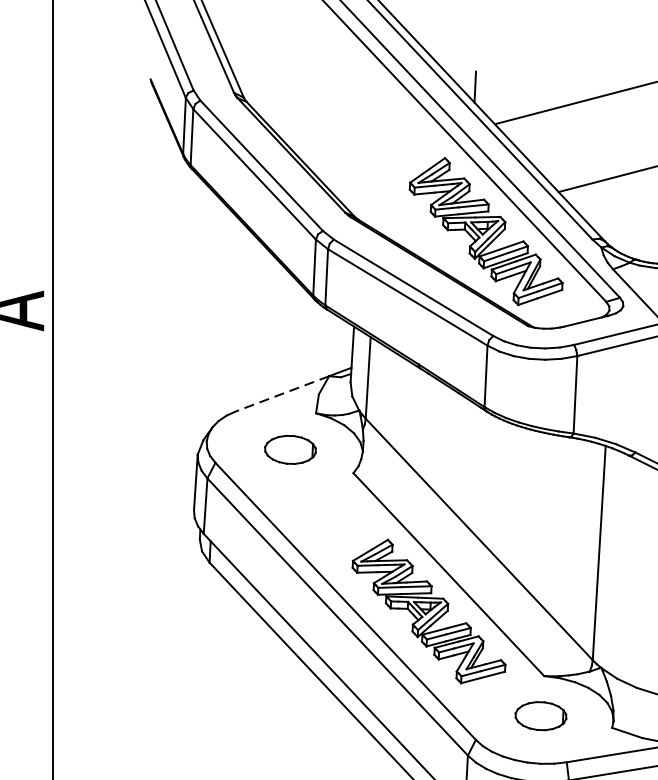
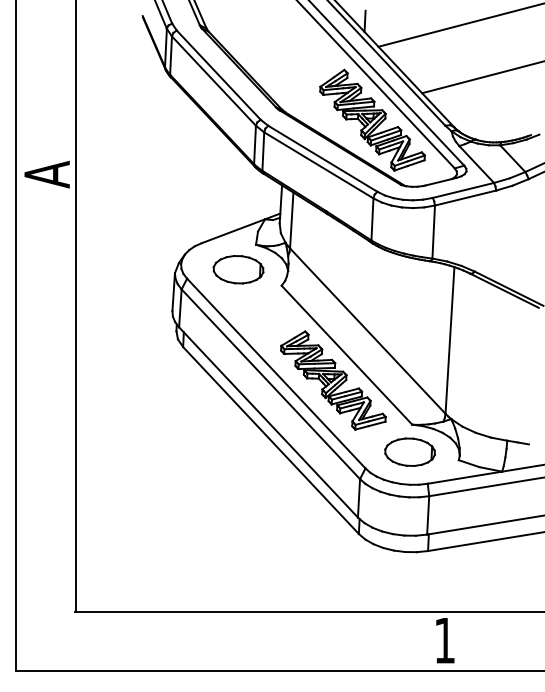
line: (283, 393) -> (233, 231), dashed -> solid
part: (290, 449) -> (238, 269), size x1.43
part: (540, 715) -> (409, 451), size x1.43

